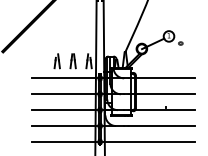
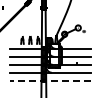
line: (113, 141) -> (50, 80), solid -> dashed

